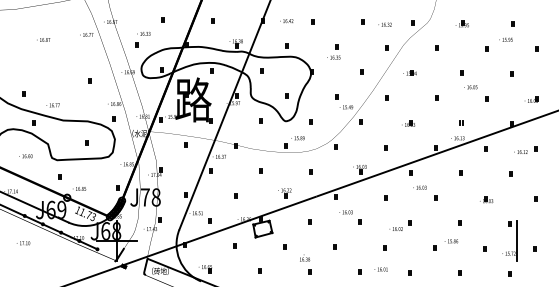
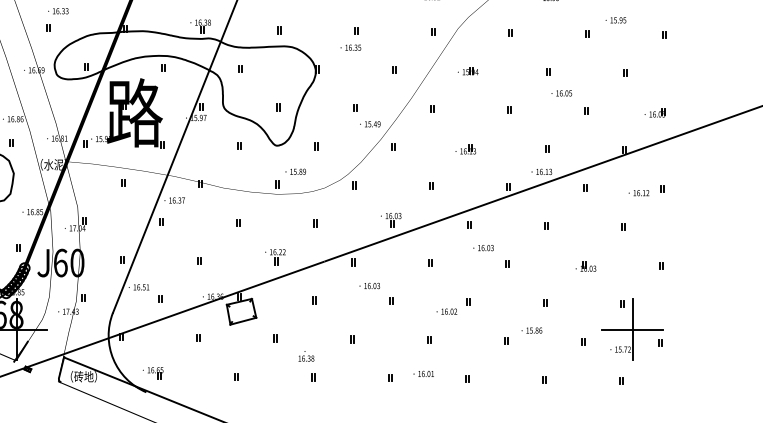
text: (150, 197) -> (68, 263), J78 -> J60
line: (516, 240) -> (632, 329), added

